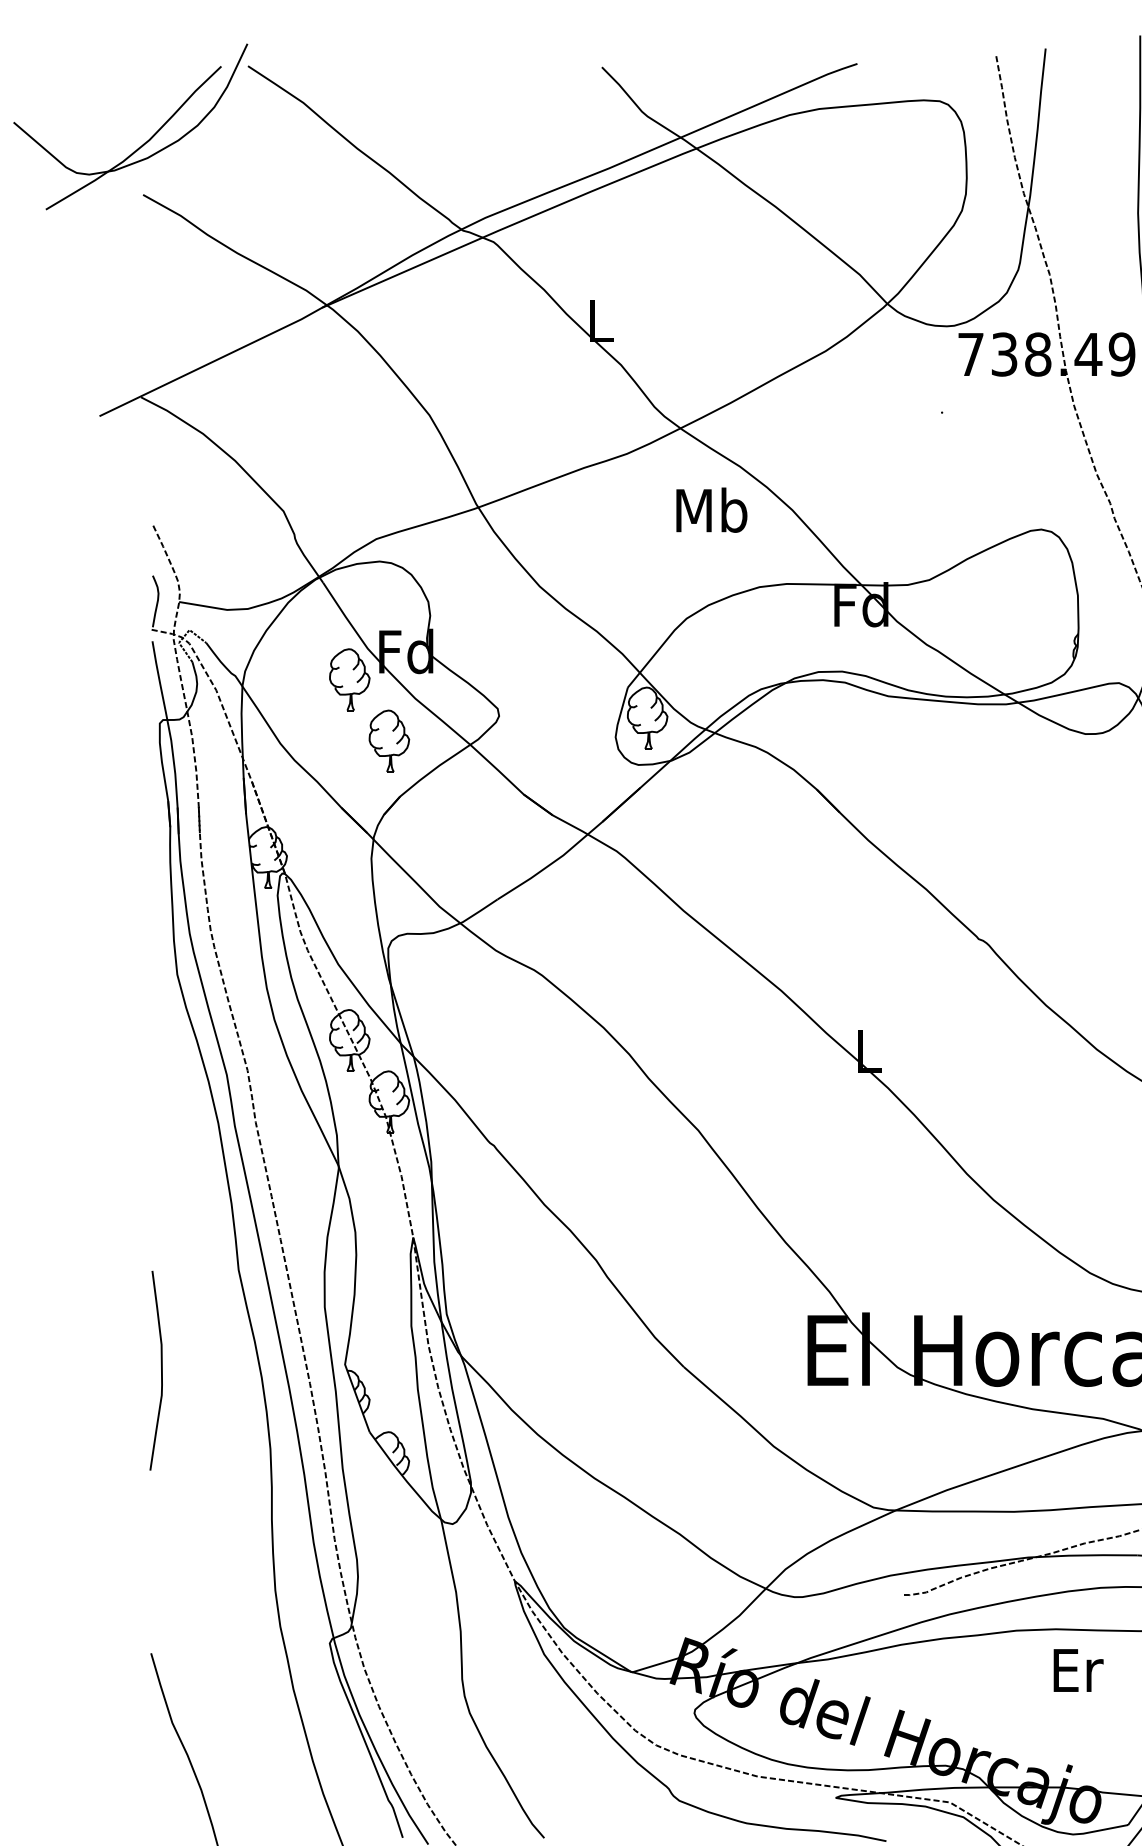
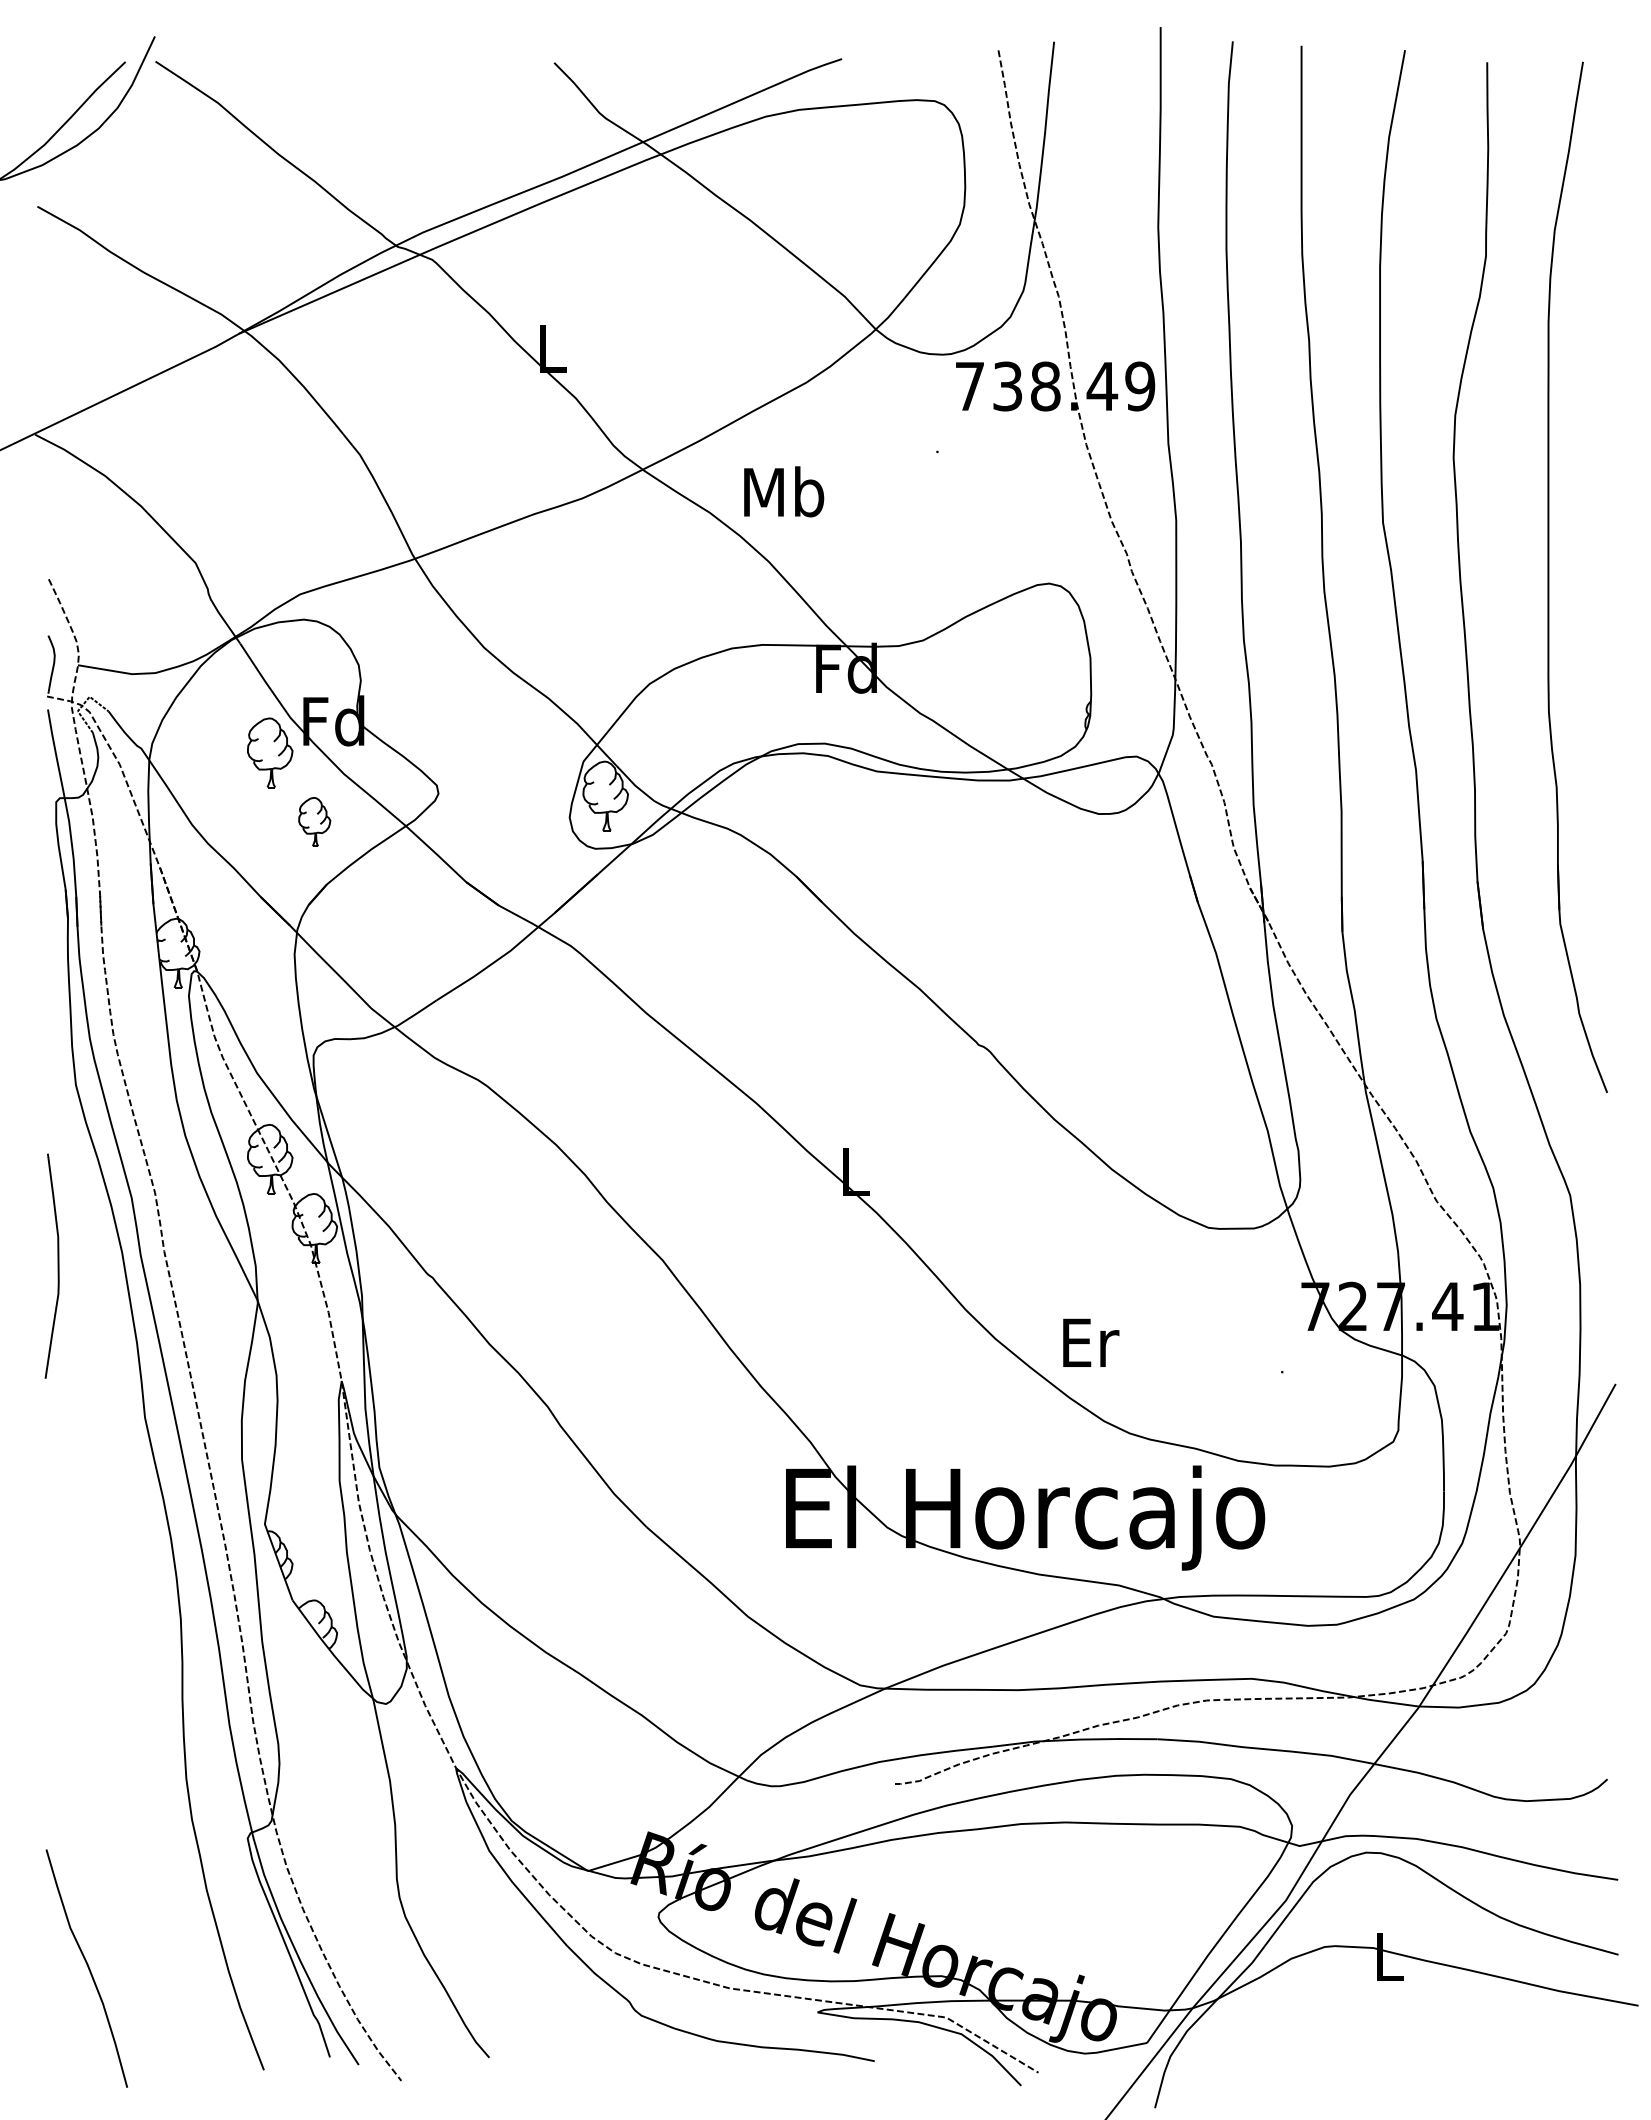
text: (712, 509) -> (784, 491), moved
part: (389, 740) -> (314, 821), size x0.7
curve: (160, 1370) -> (57, 1265), moved
text: (1078, 1670) -> (1091, 1342), moved

